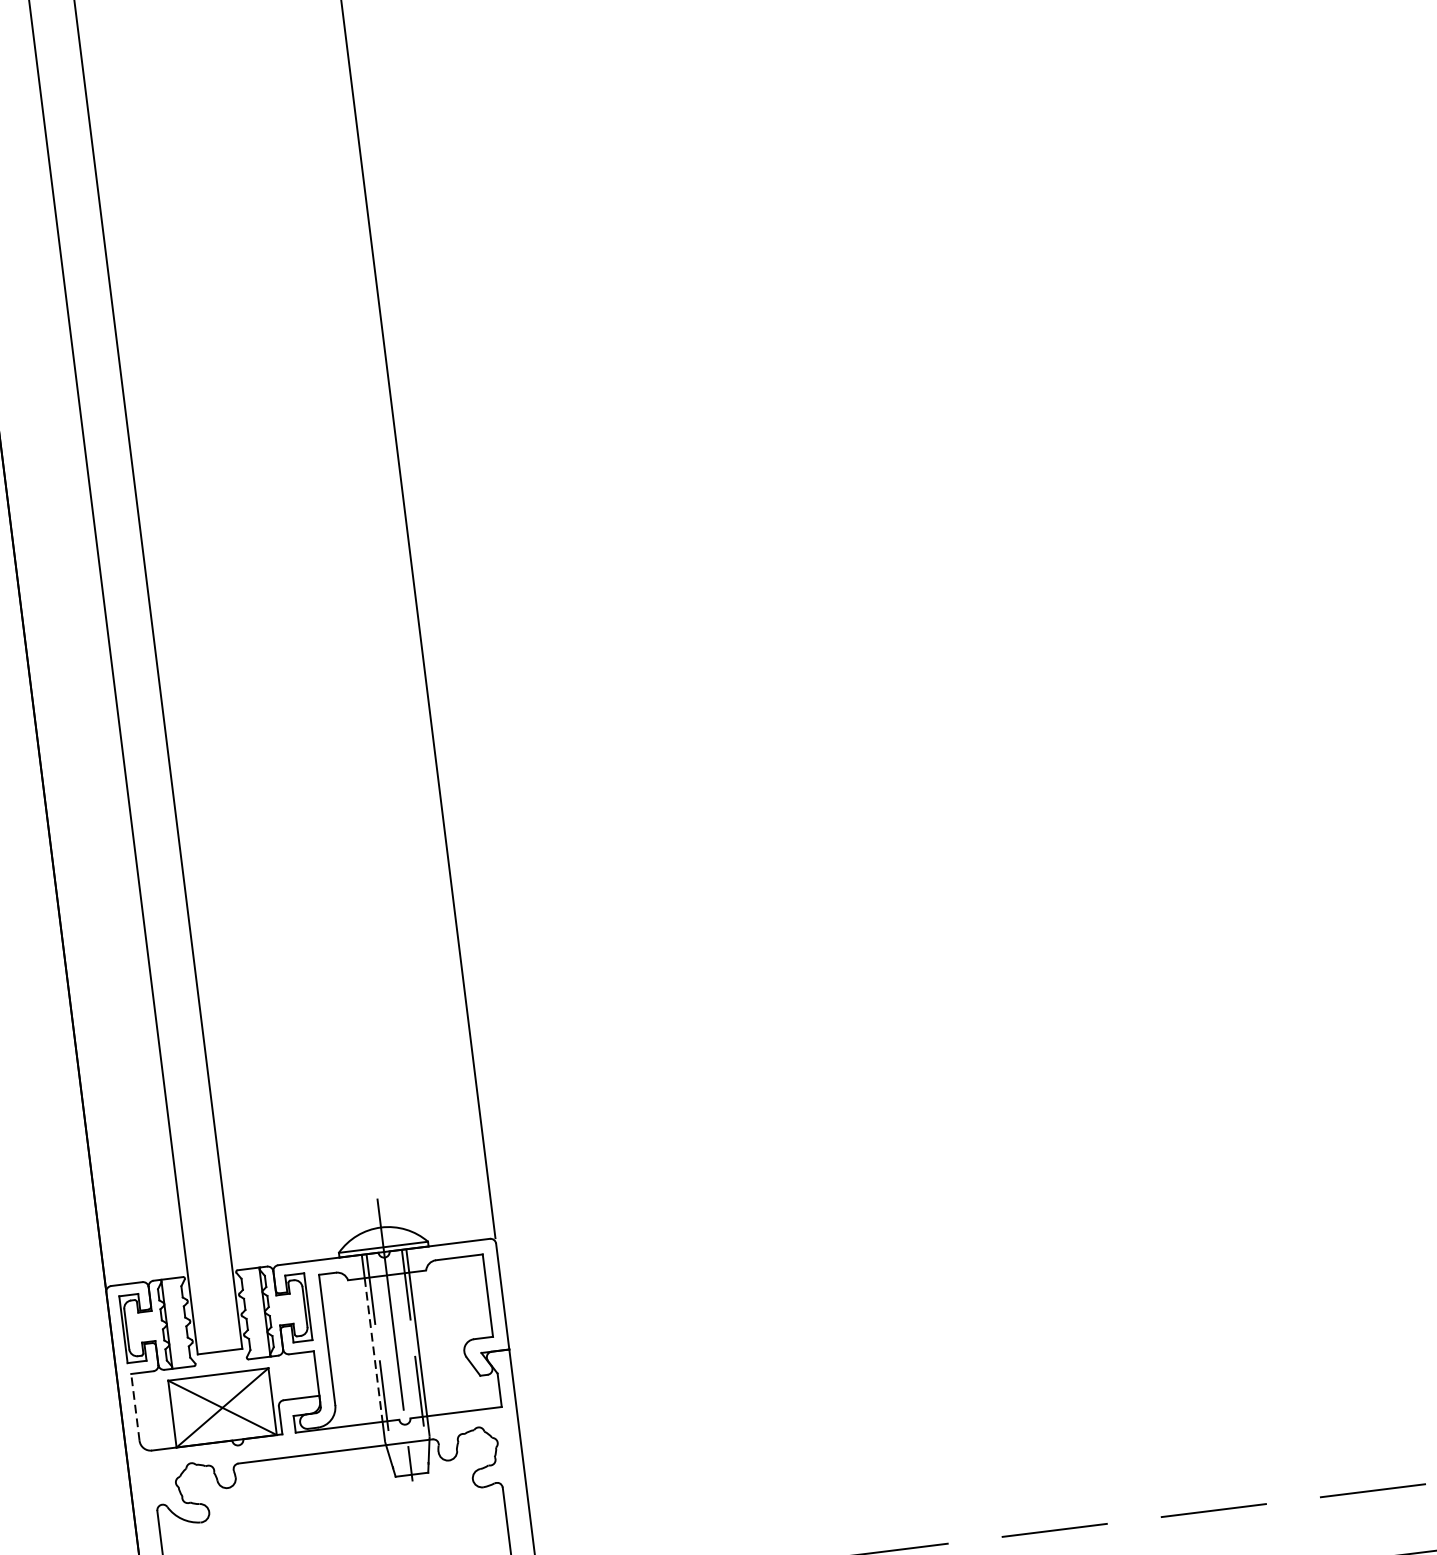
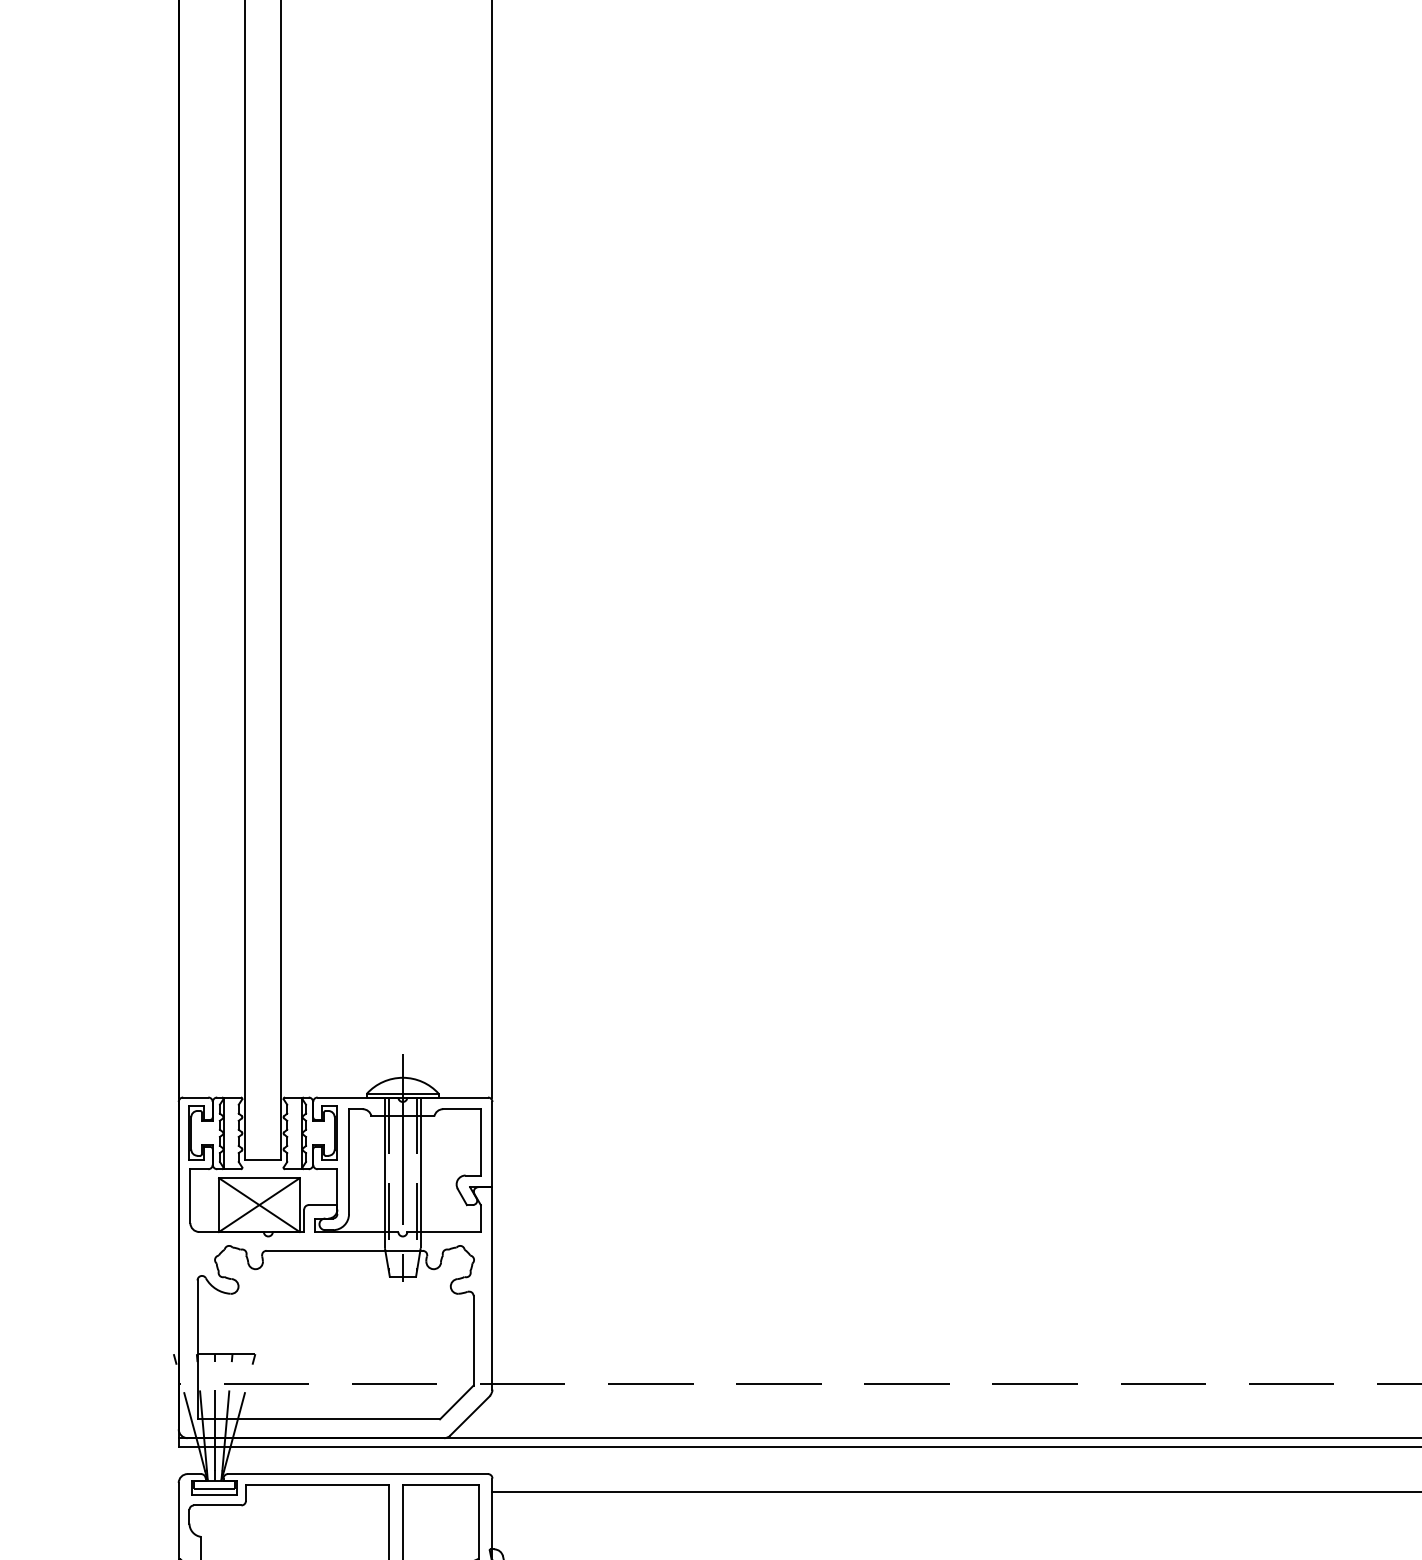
line: (373, 1350) -> (384, 1174), dashed -> solid
line: (135, 1407) -> (190, 1196), dashed -> solid

